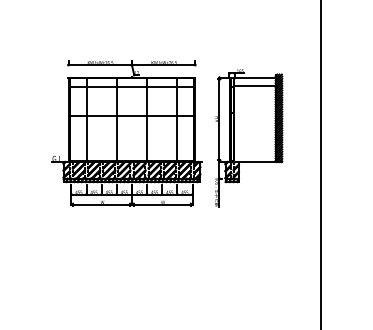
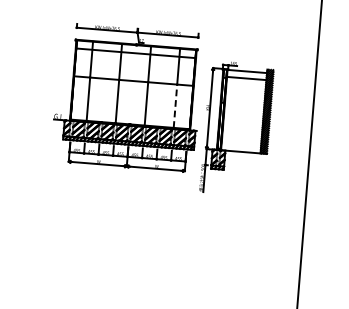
line: (177, 138) -> (175, 106), solid -> dashed
part: (249, 138) -> (237, 128), moved

